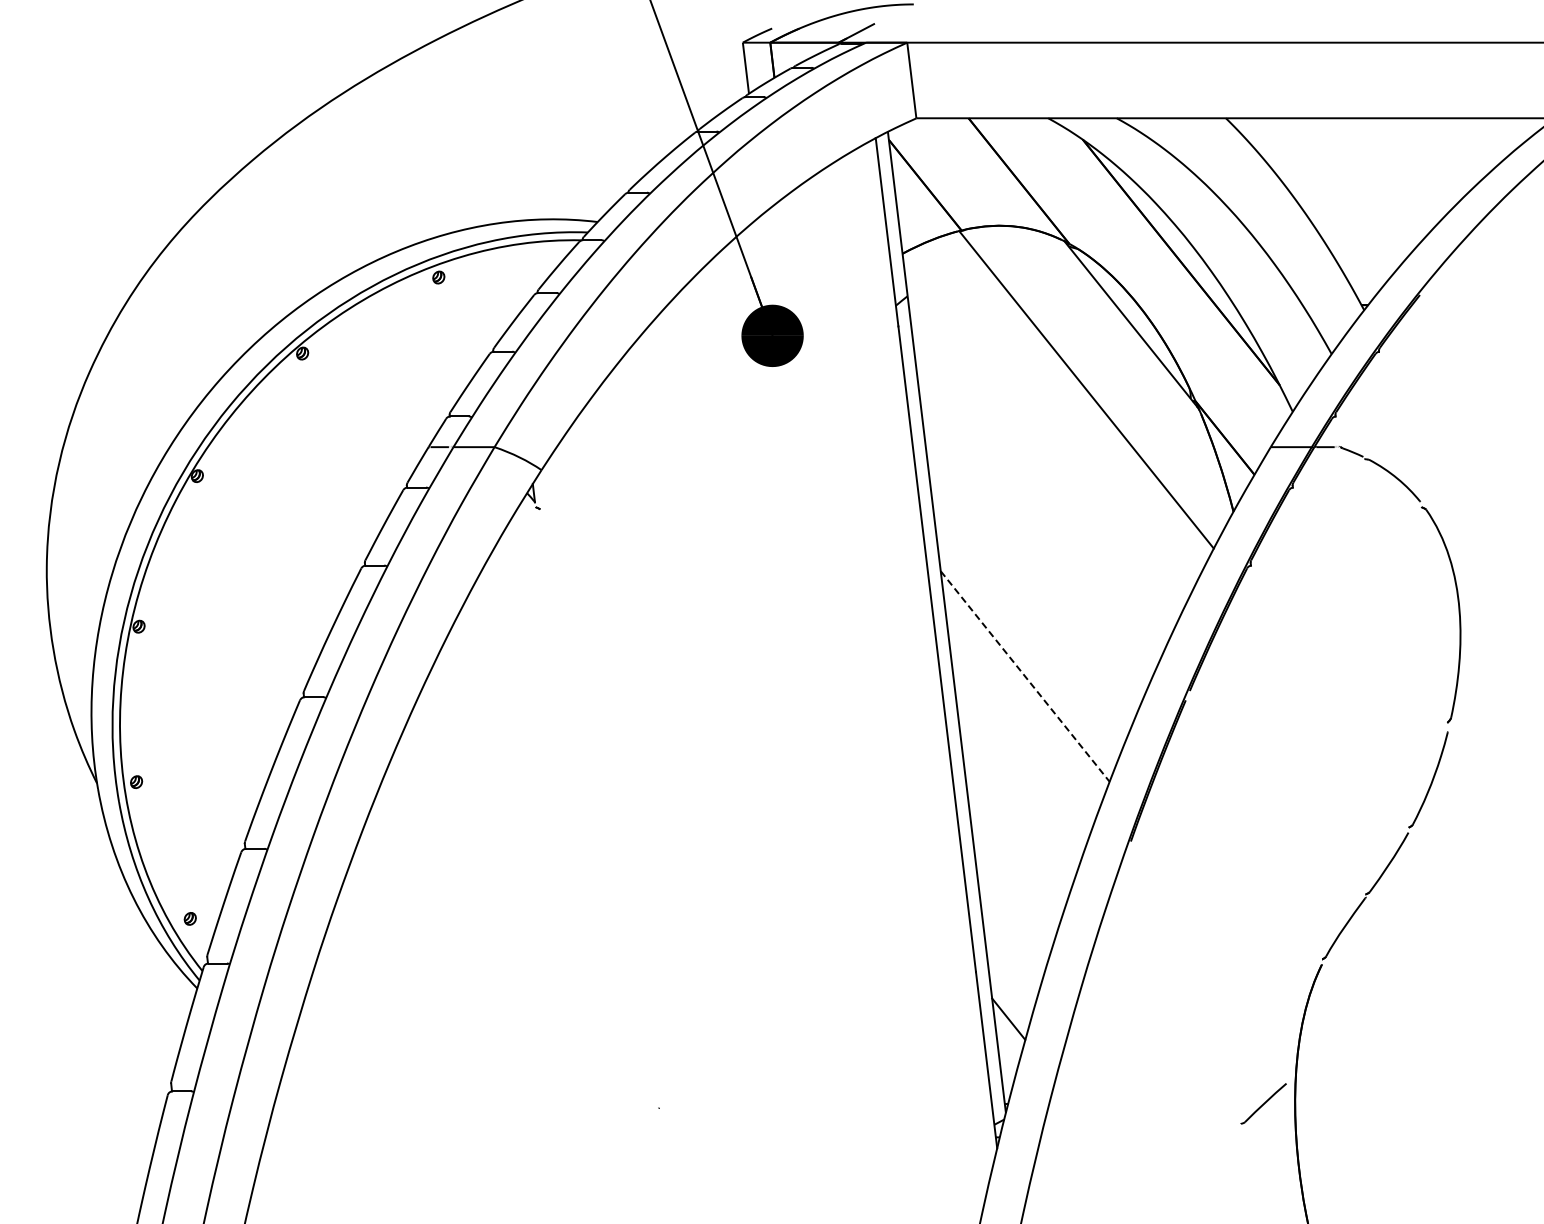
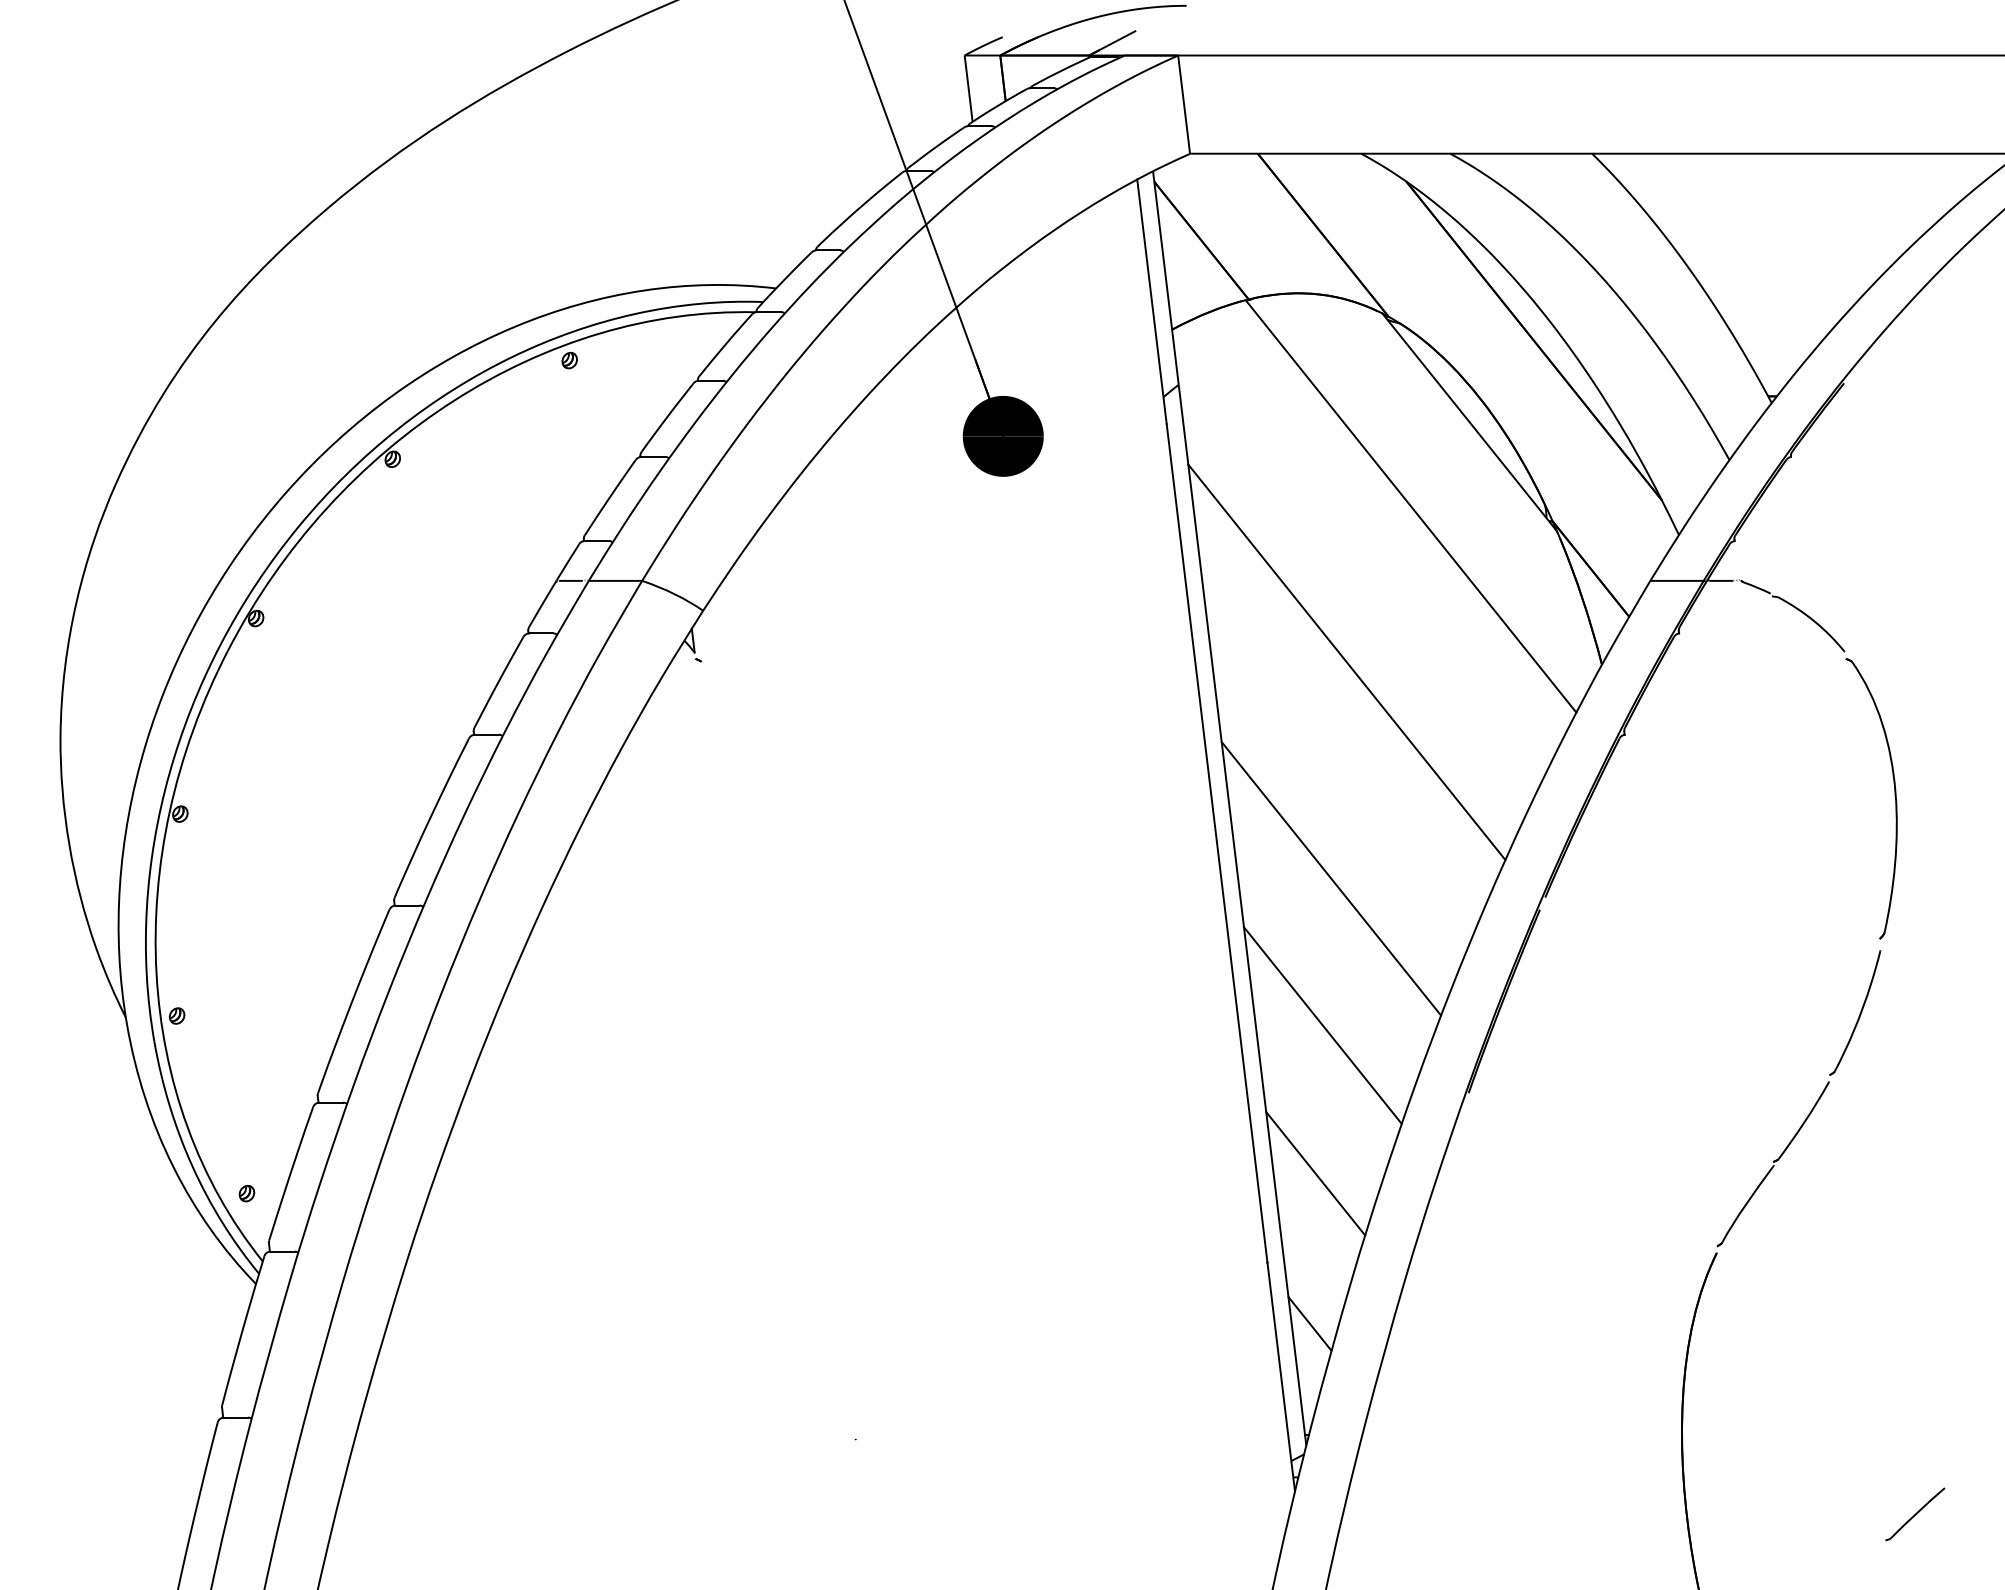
line: (1037, 509) -> (1347, 661), added
line: (1025, 676) -> (1331, 878), dashed -> solid
line: (1018, 789) -> (1322, 1025), added
line: (1013, 903) -> (1316, 1173), added
line: (1263, 1103) -> (1914, 1513), moved

